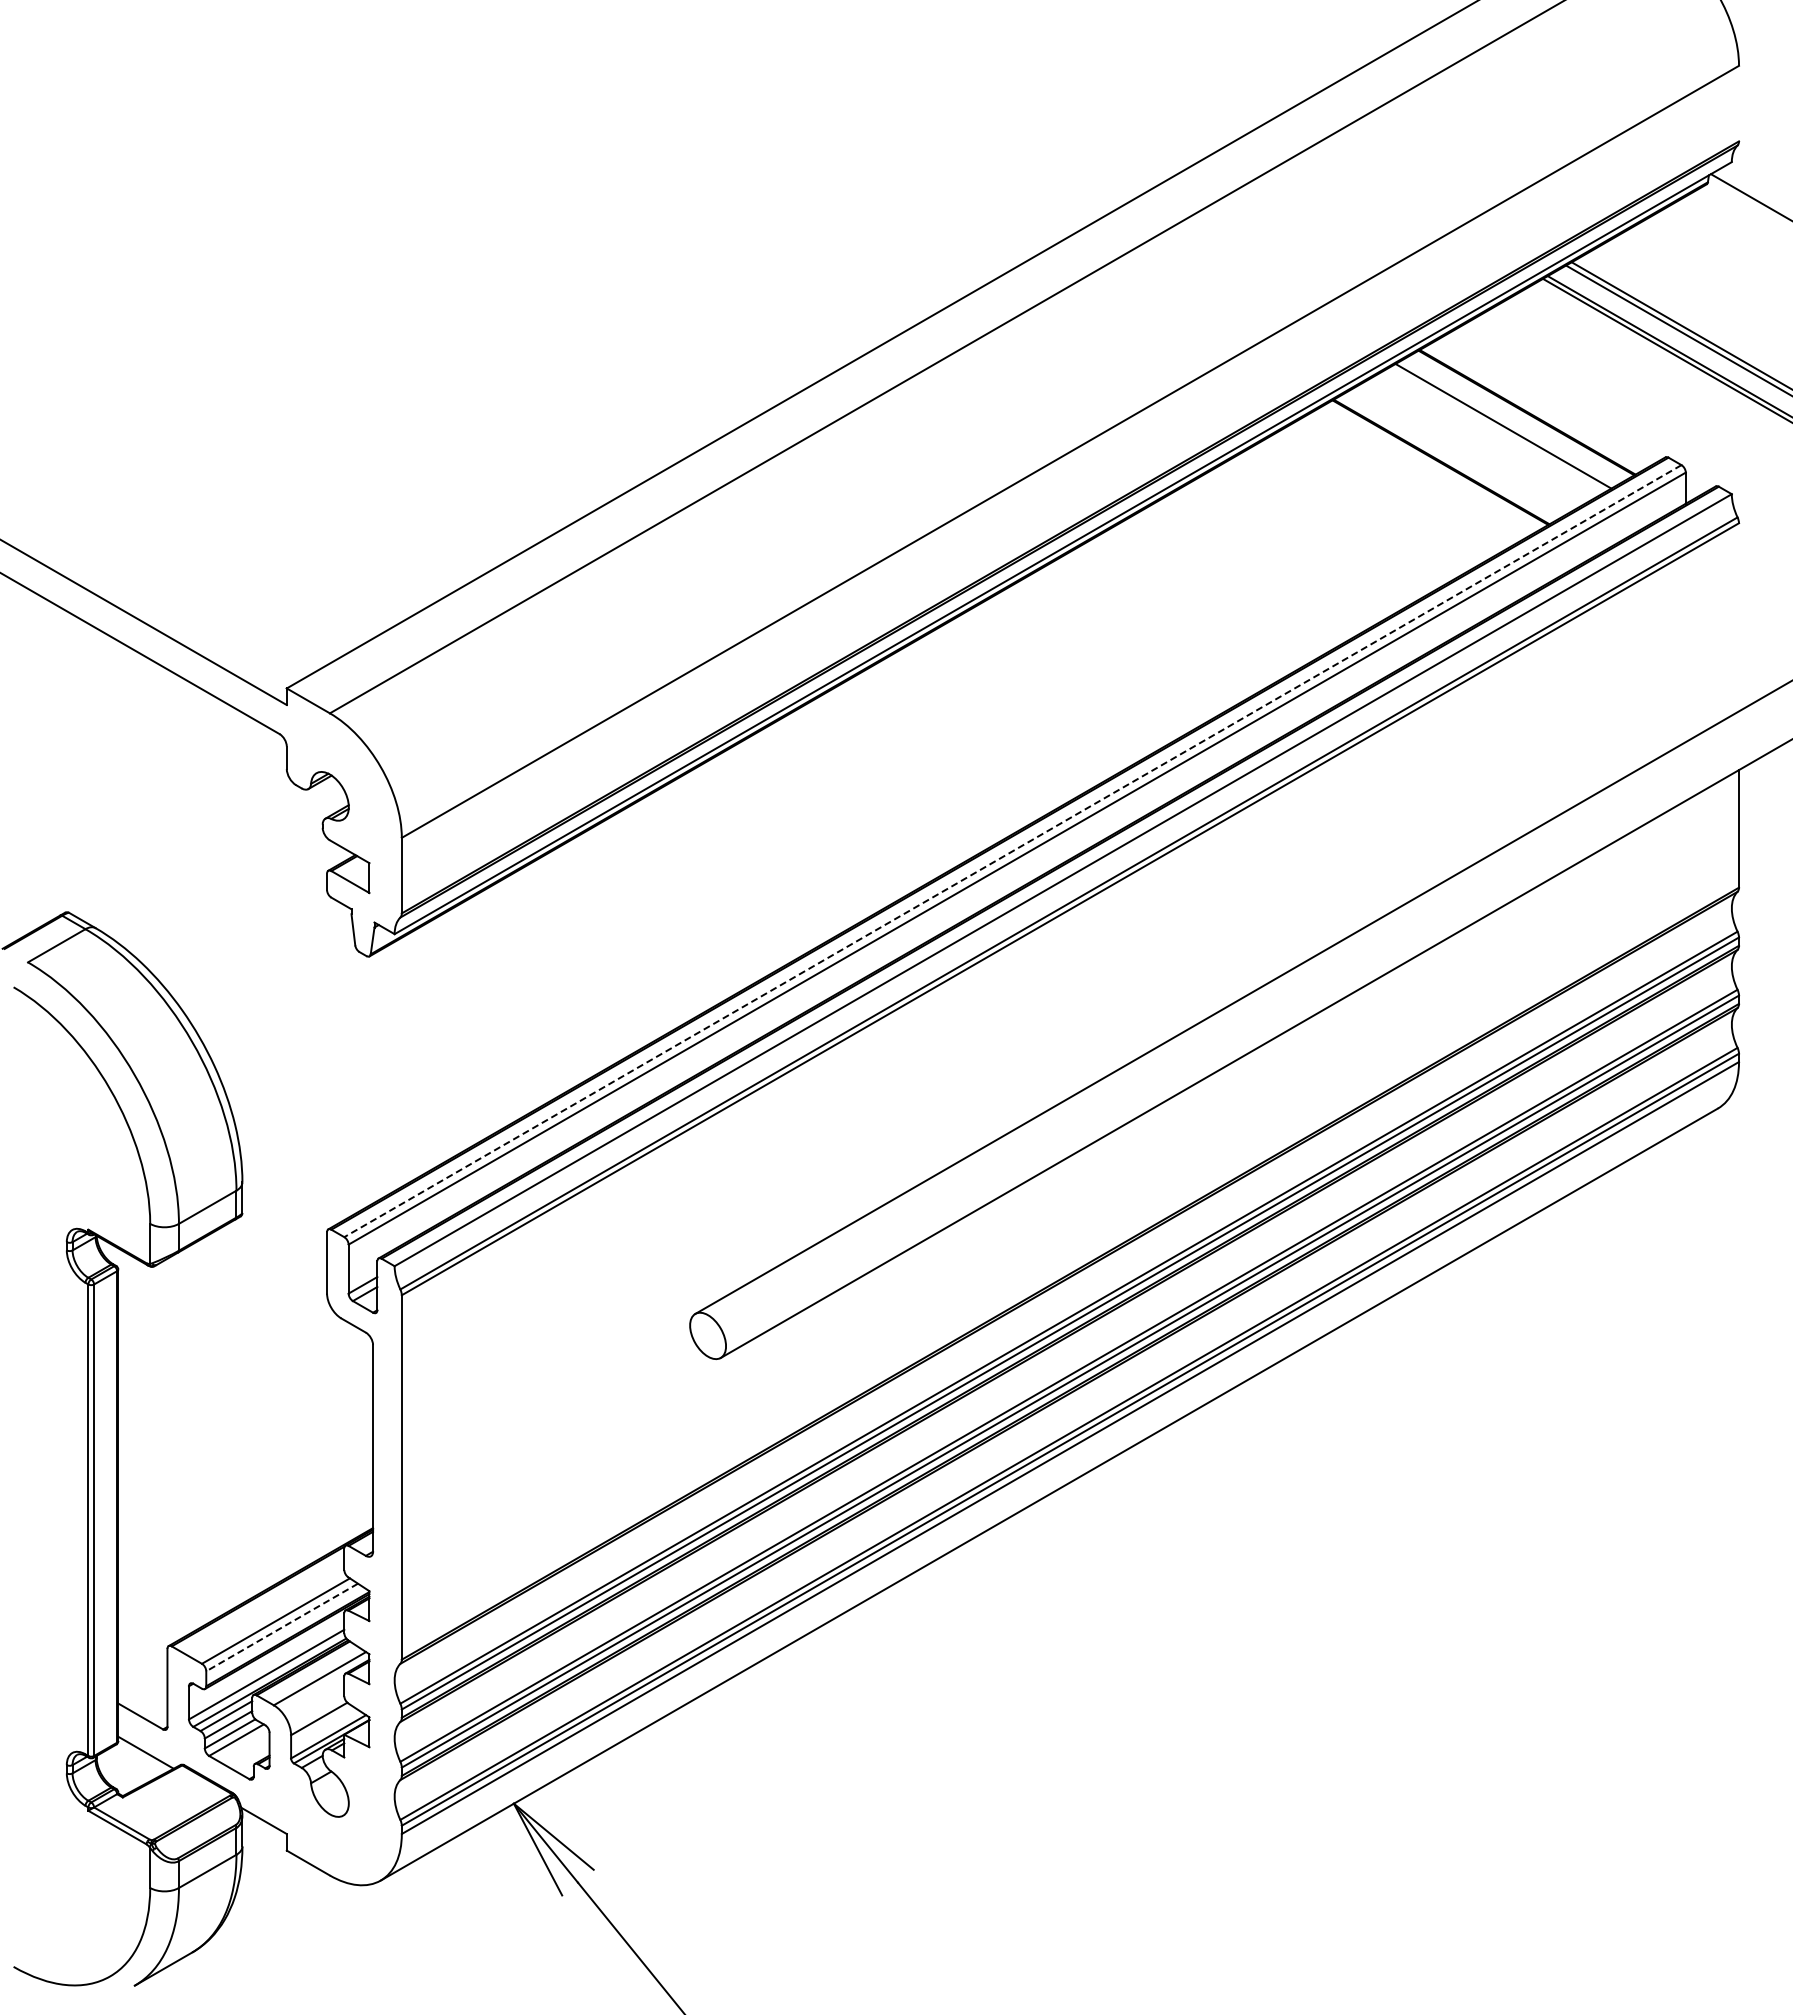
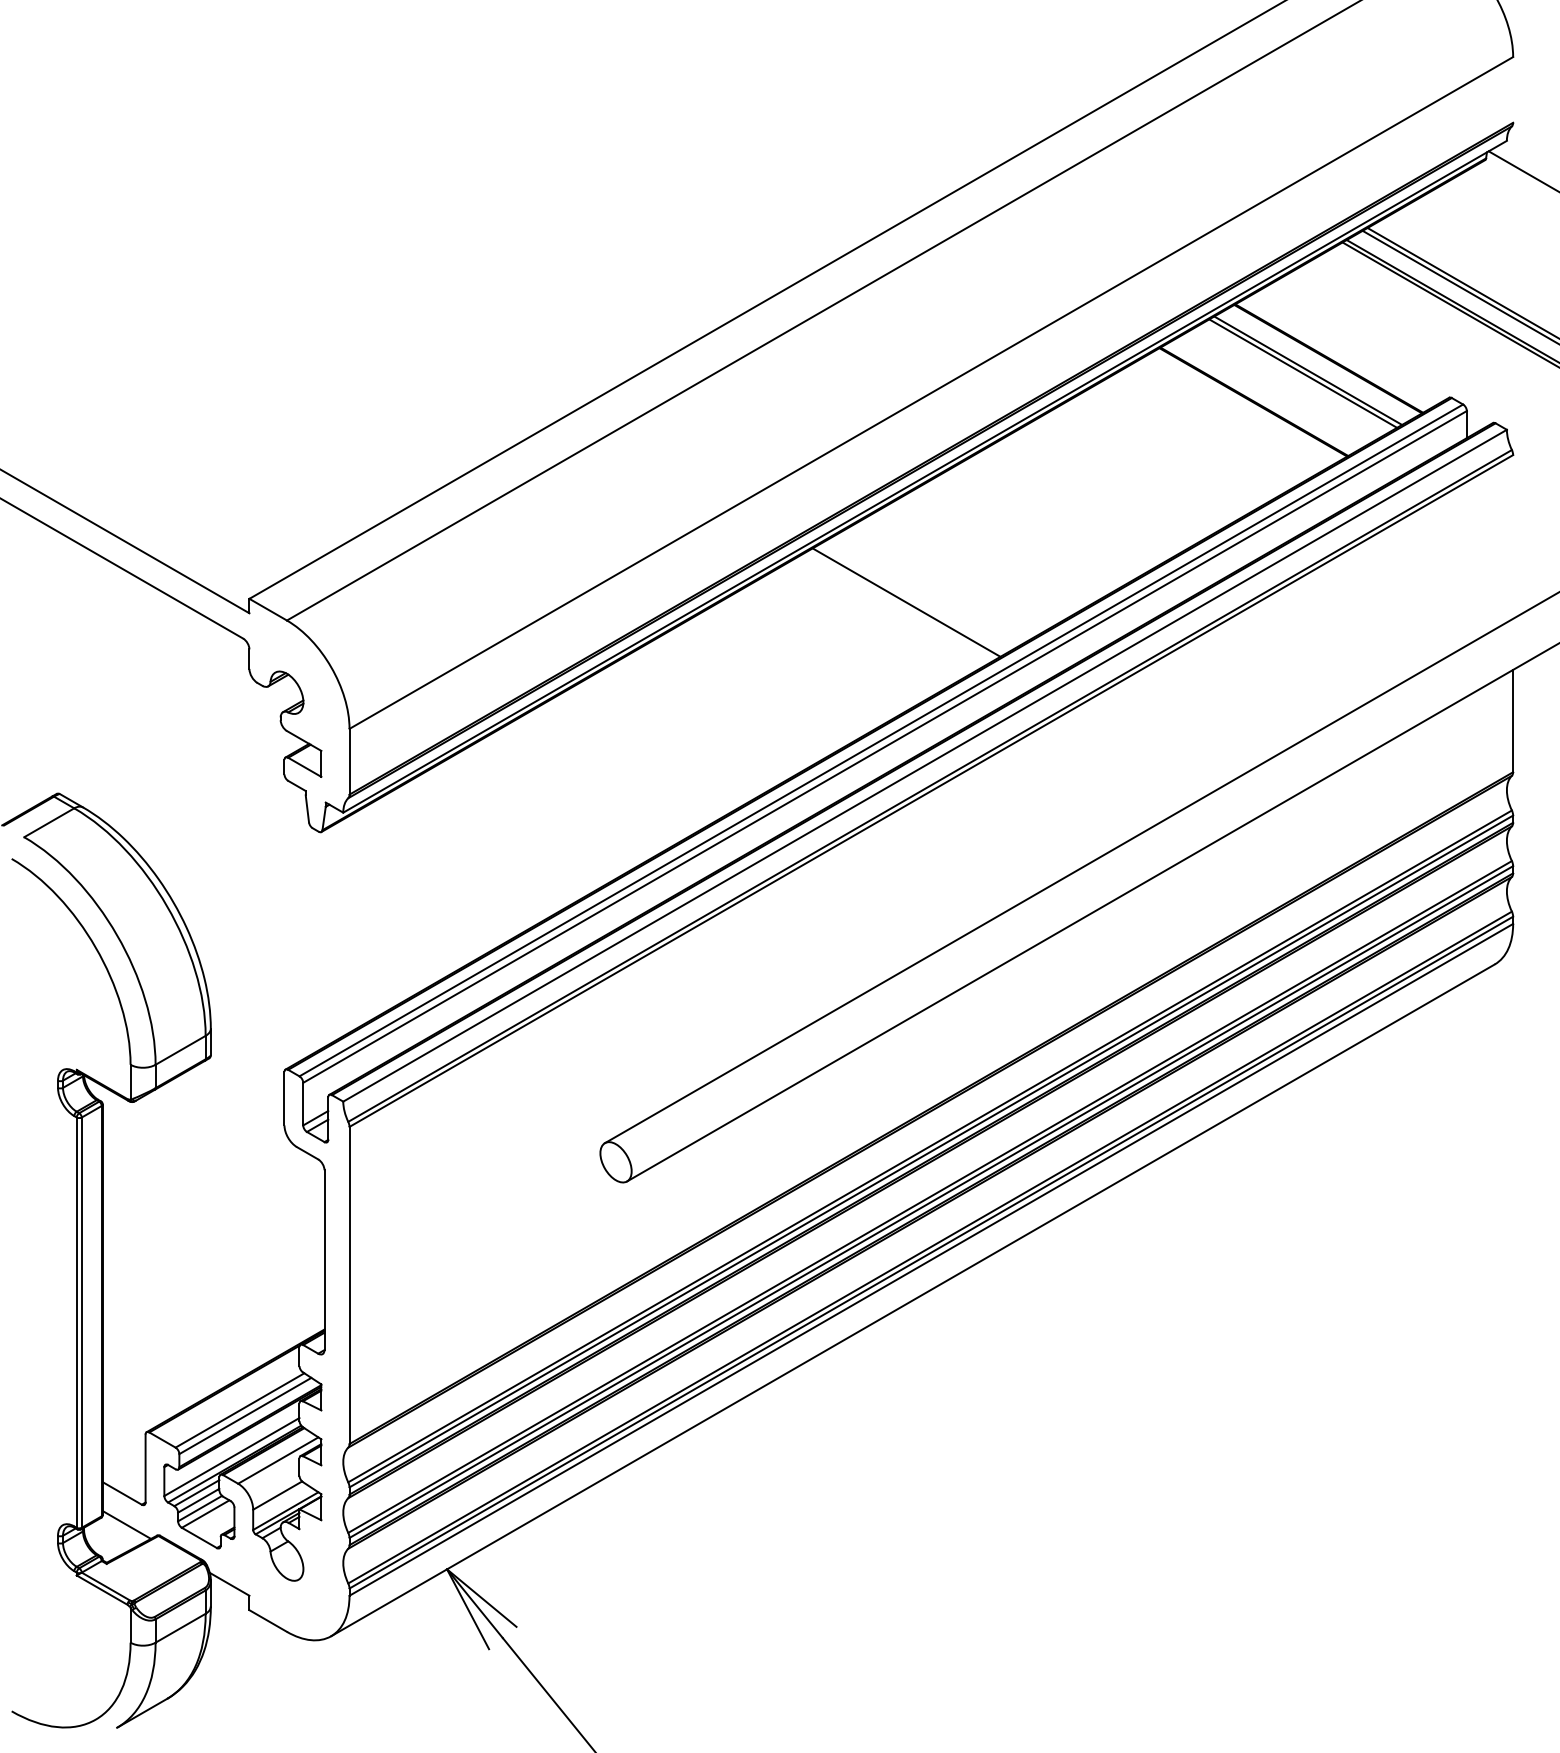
line: (1497, 429) -> (1302, 373), added
line: (1041, 692) -> (906, 602), added
line: (1012, 851) -> (880, 740), dashed -> solid
line: (282, 1627) -> (245, 1416), dashed -> solid

